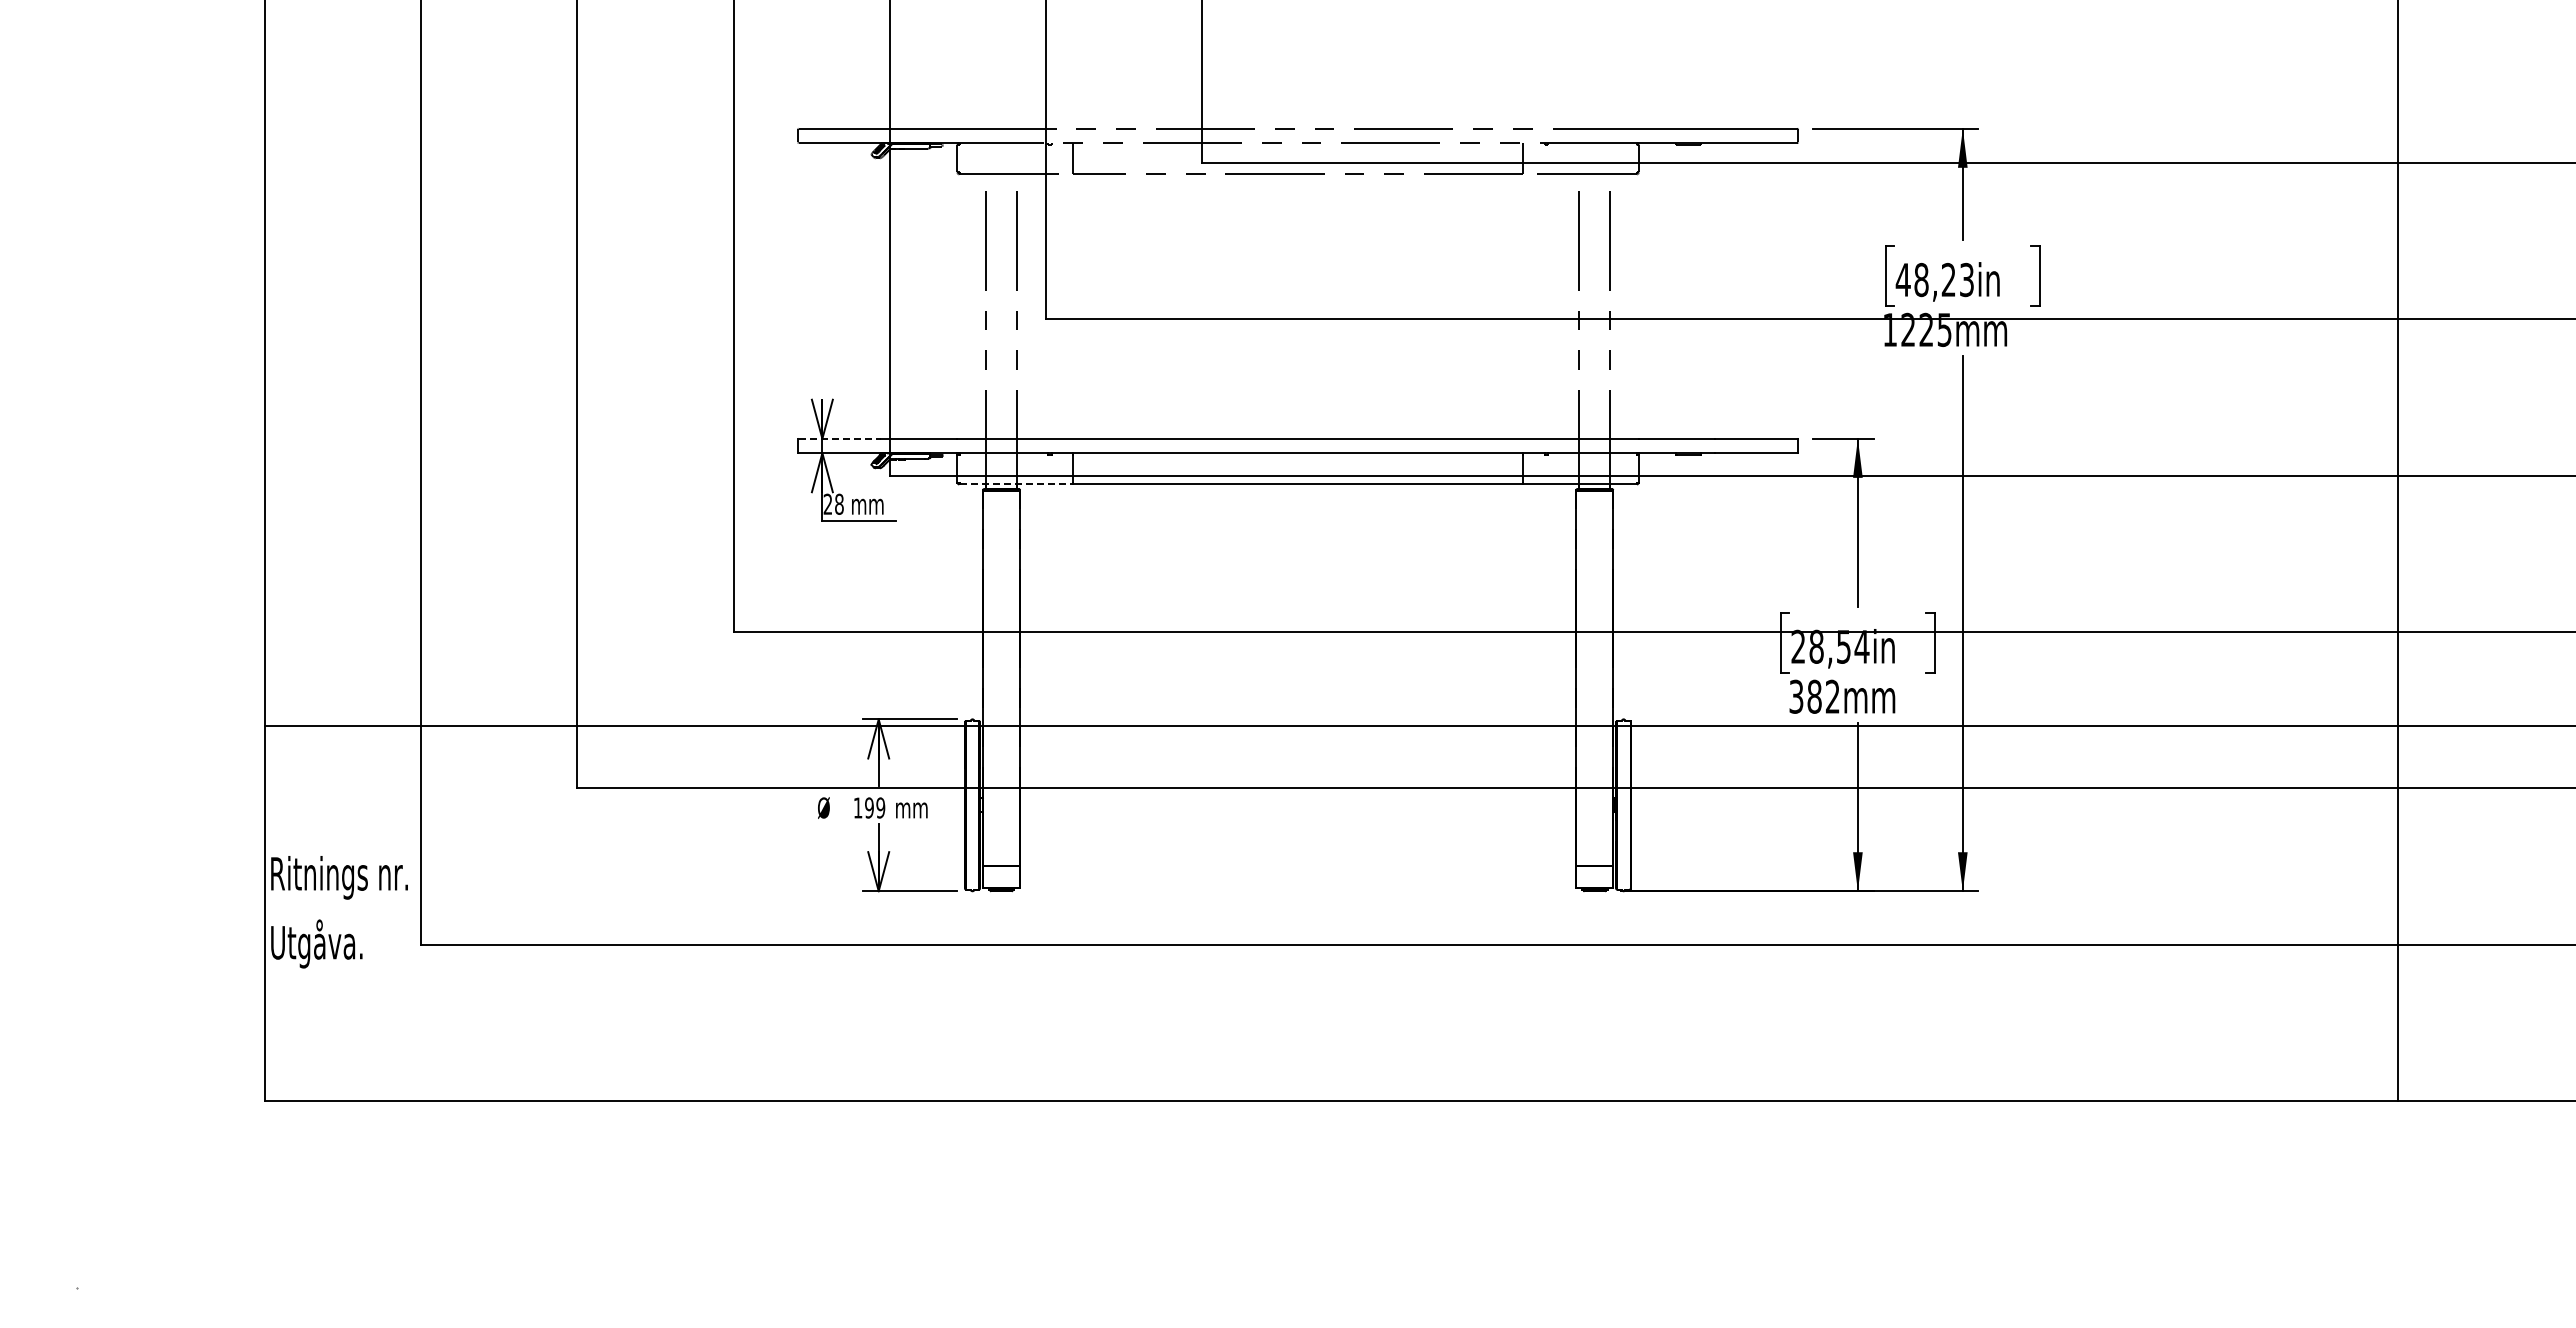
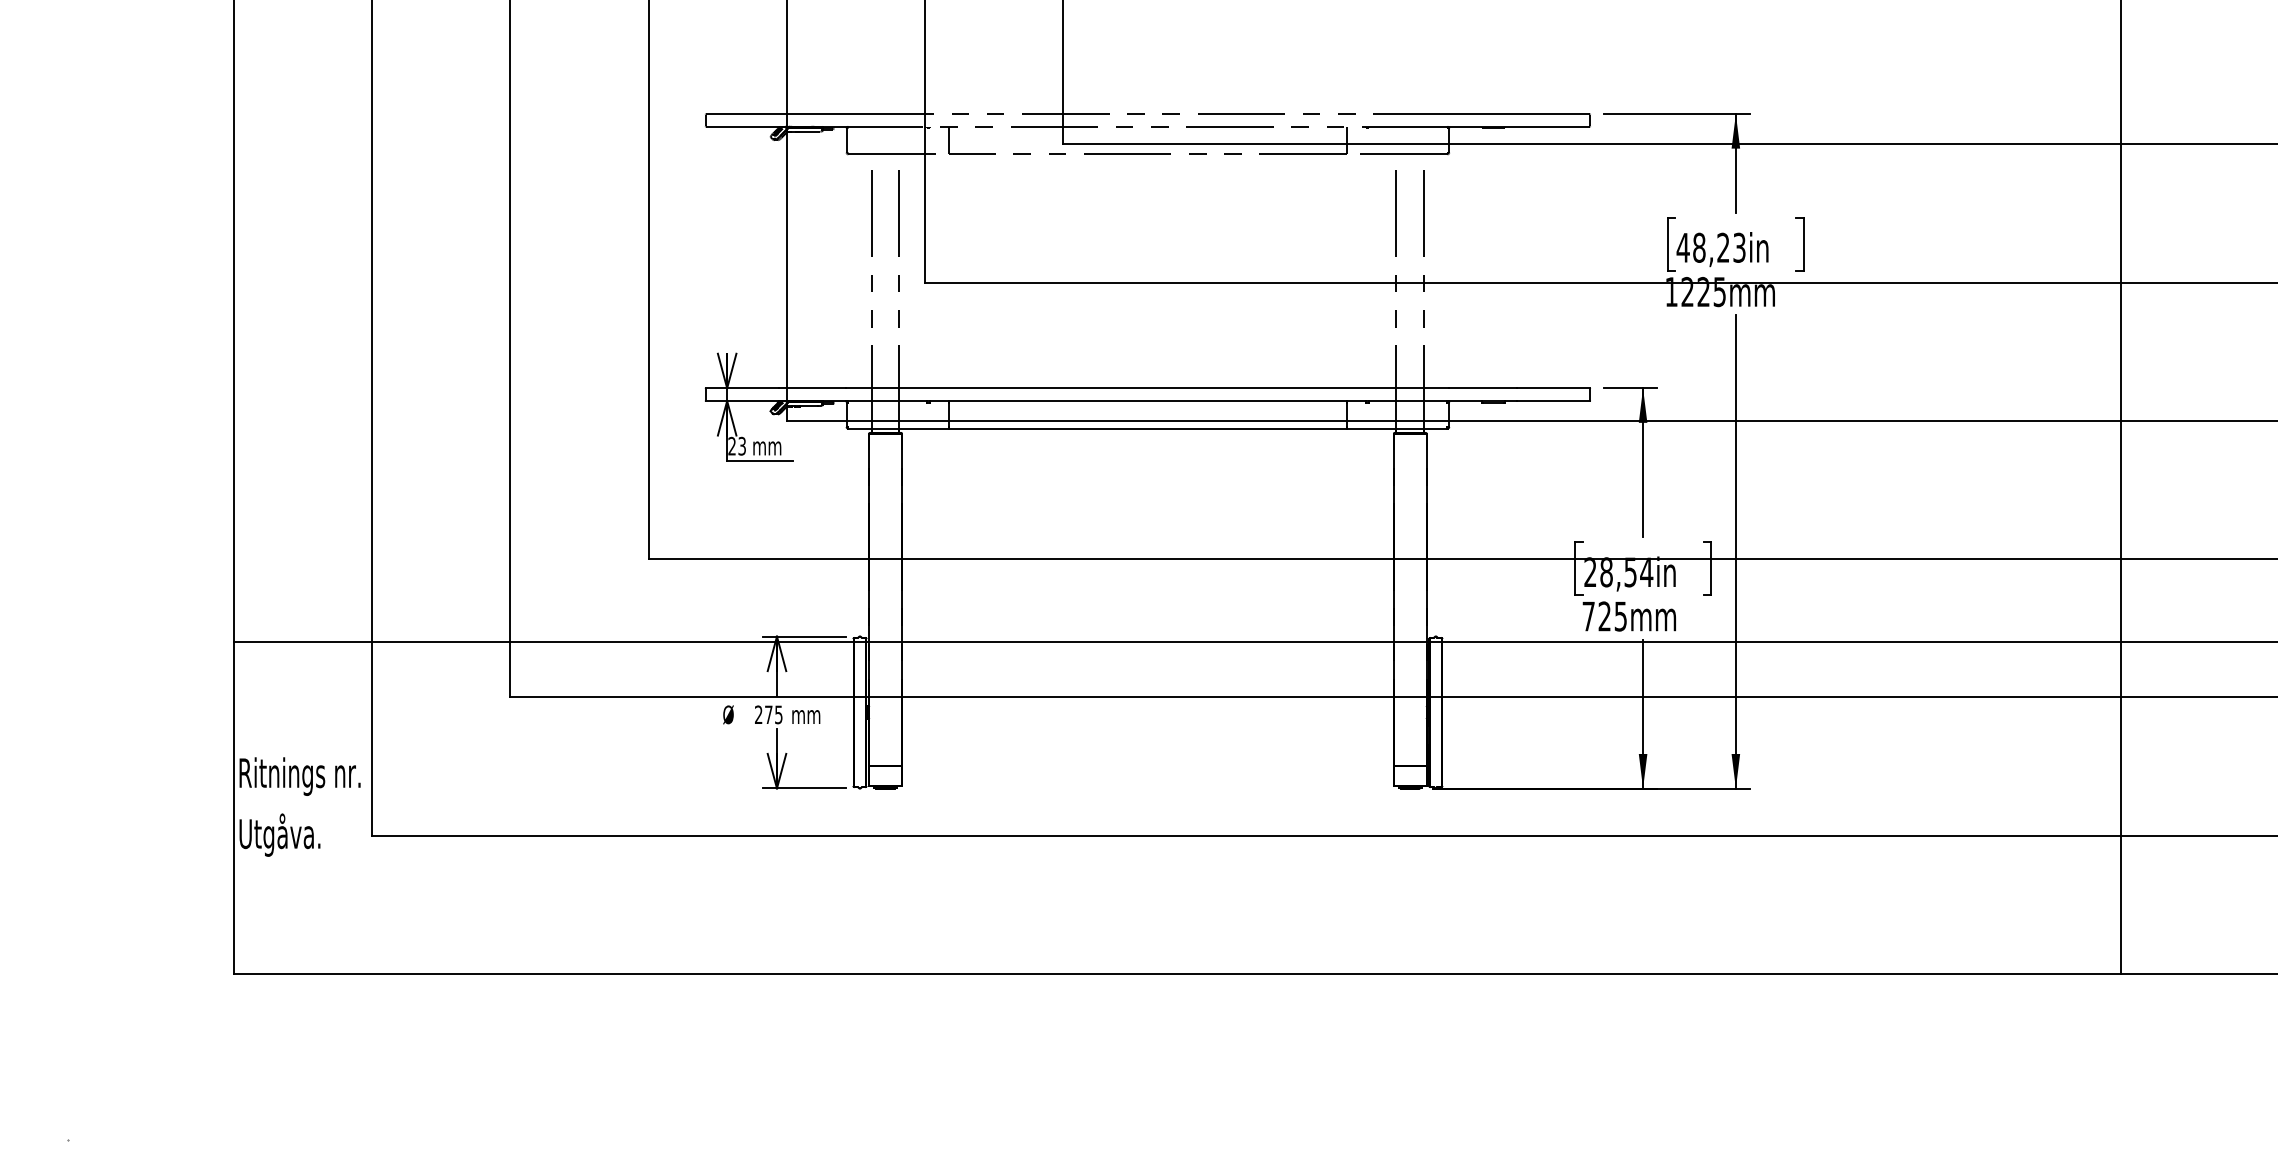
line: (840, 438) -> (743, 388), dashed -> solid
line: (1016, 484) -> (898, 428), dashed -> solid
text: (839, 503) -> (742, 445), 28 -> 23
text: (1814, 696) -> (1604, 616), 382mm -> 725mm
text: (869, 807) -> (768, 714), 199 -> 275

